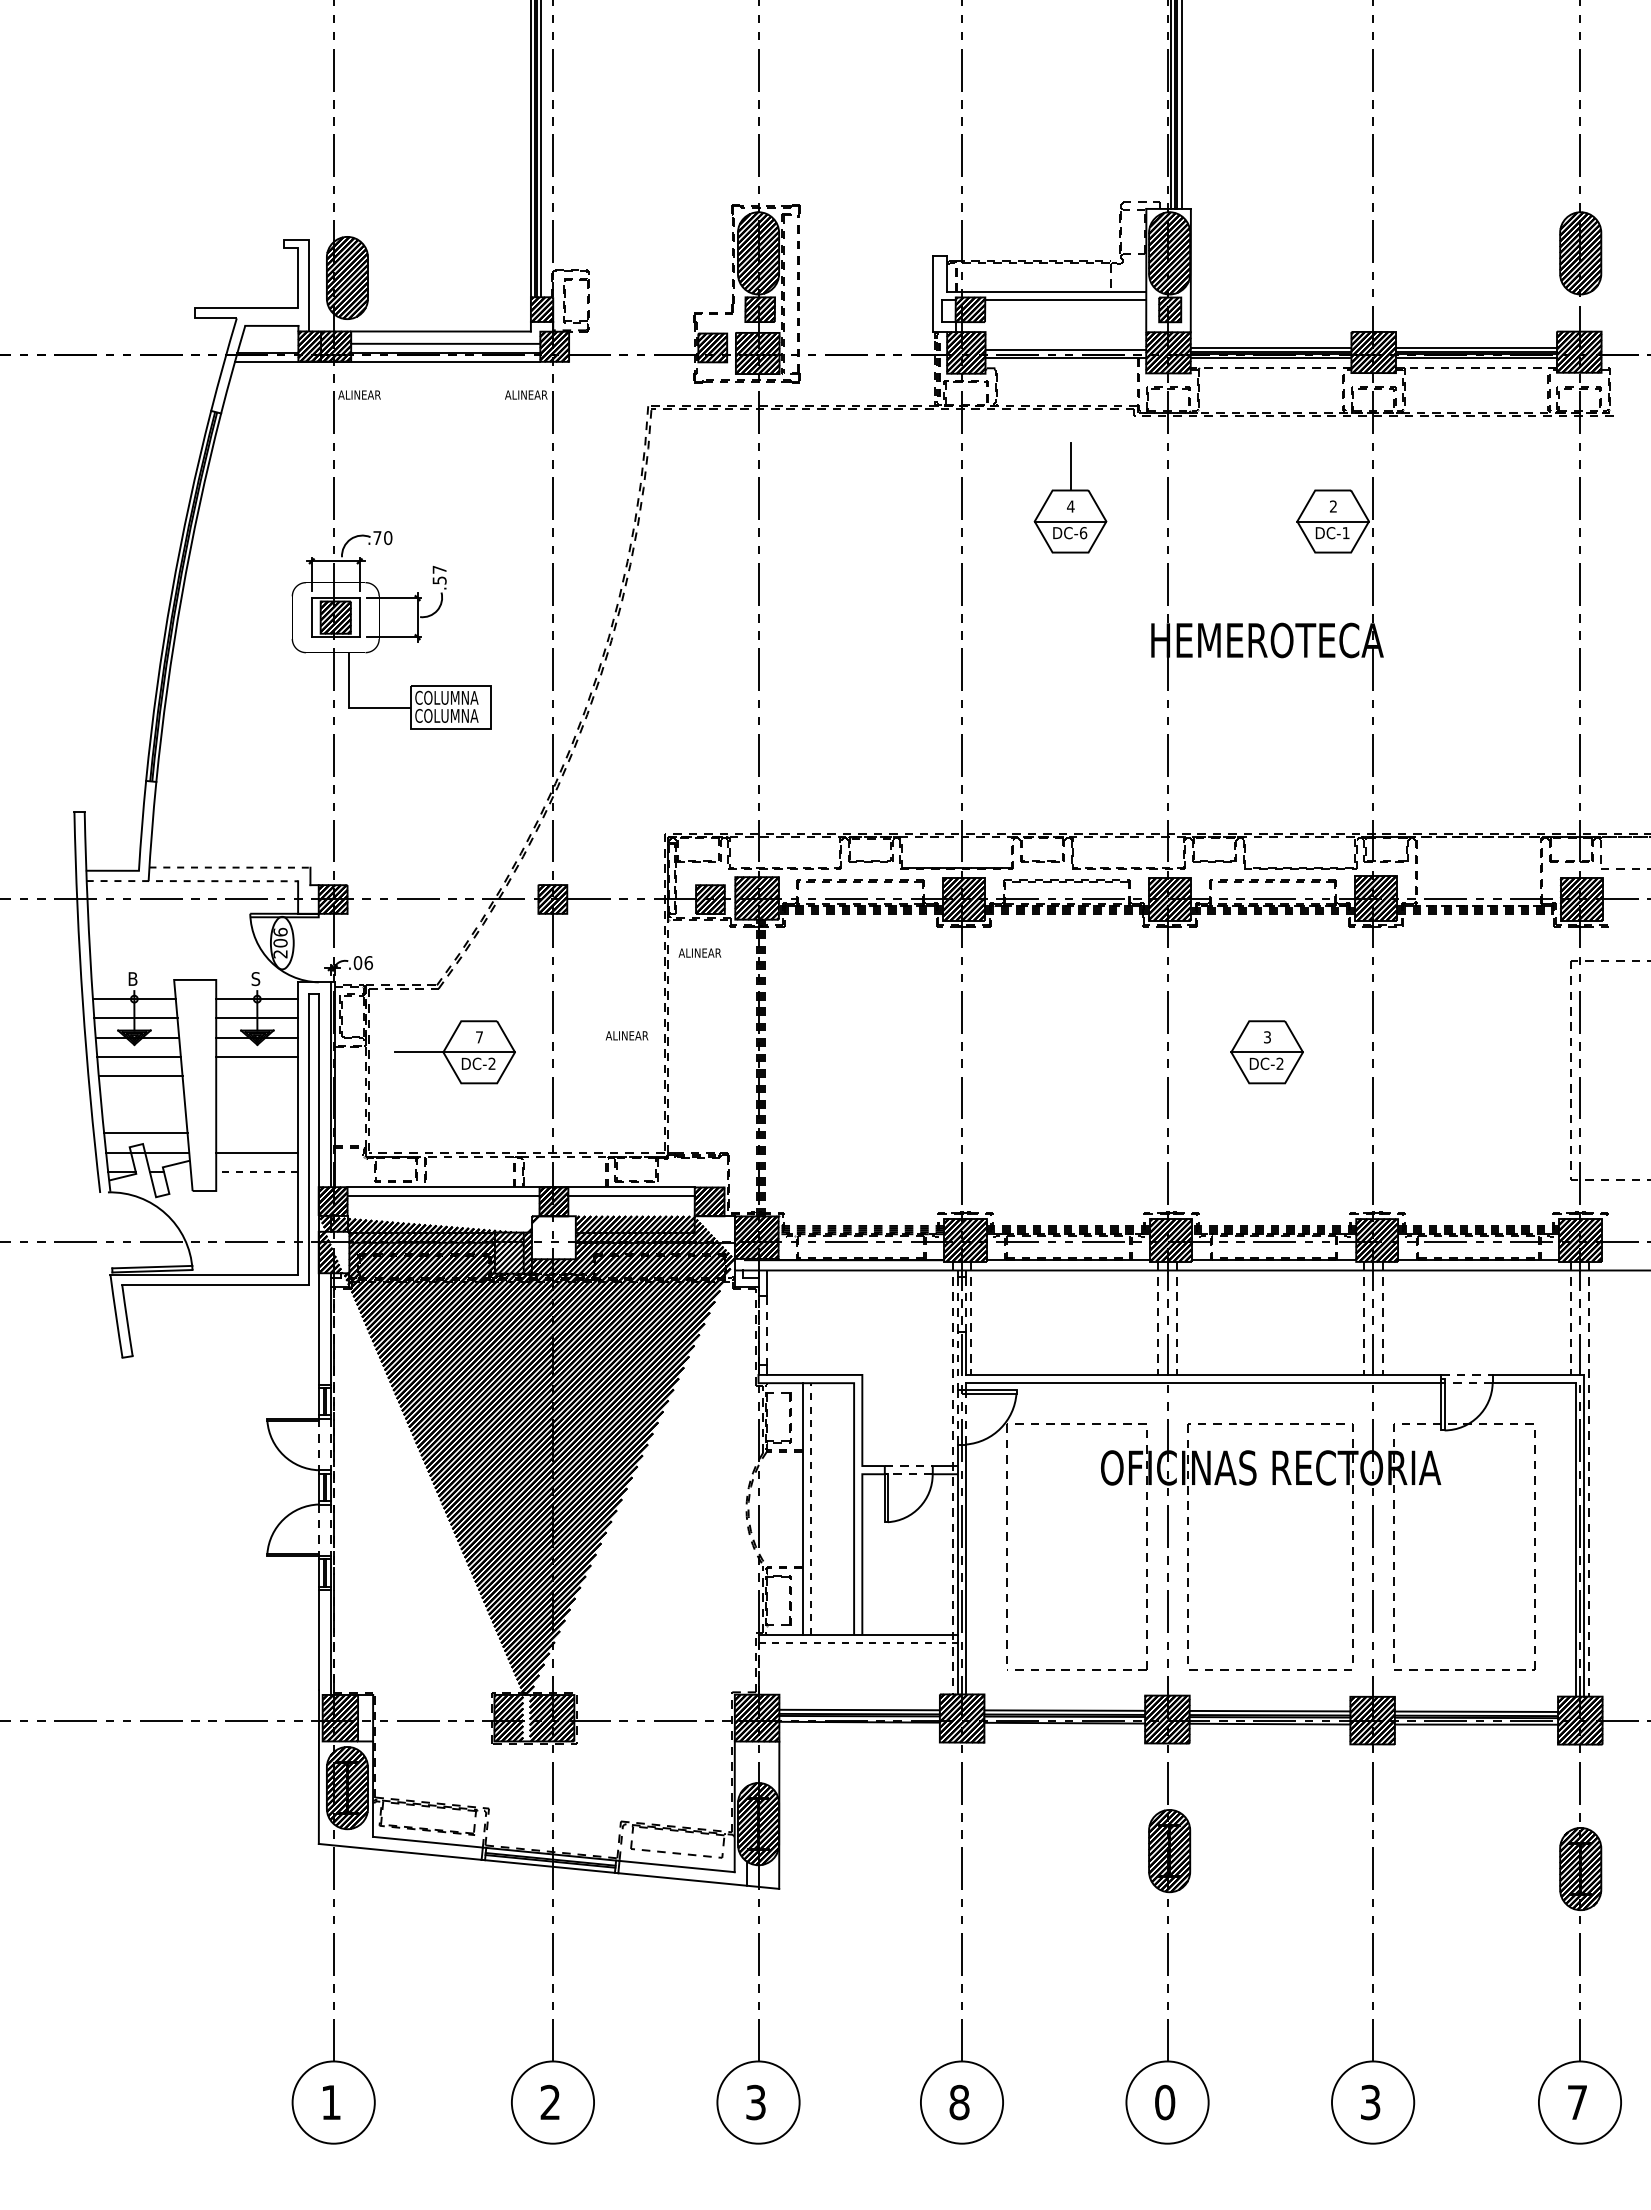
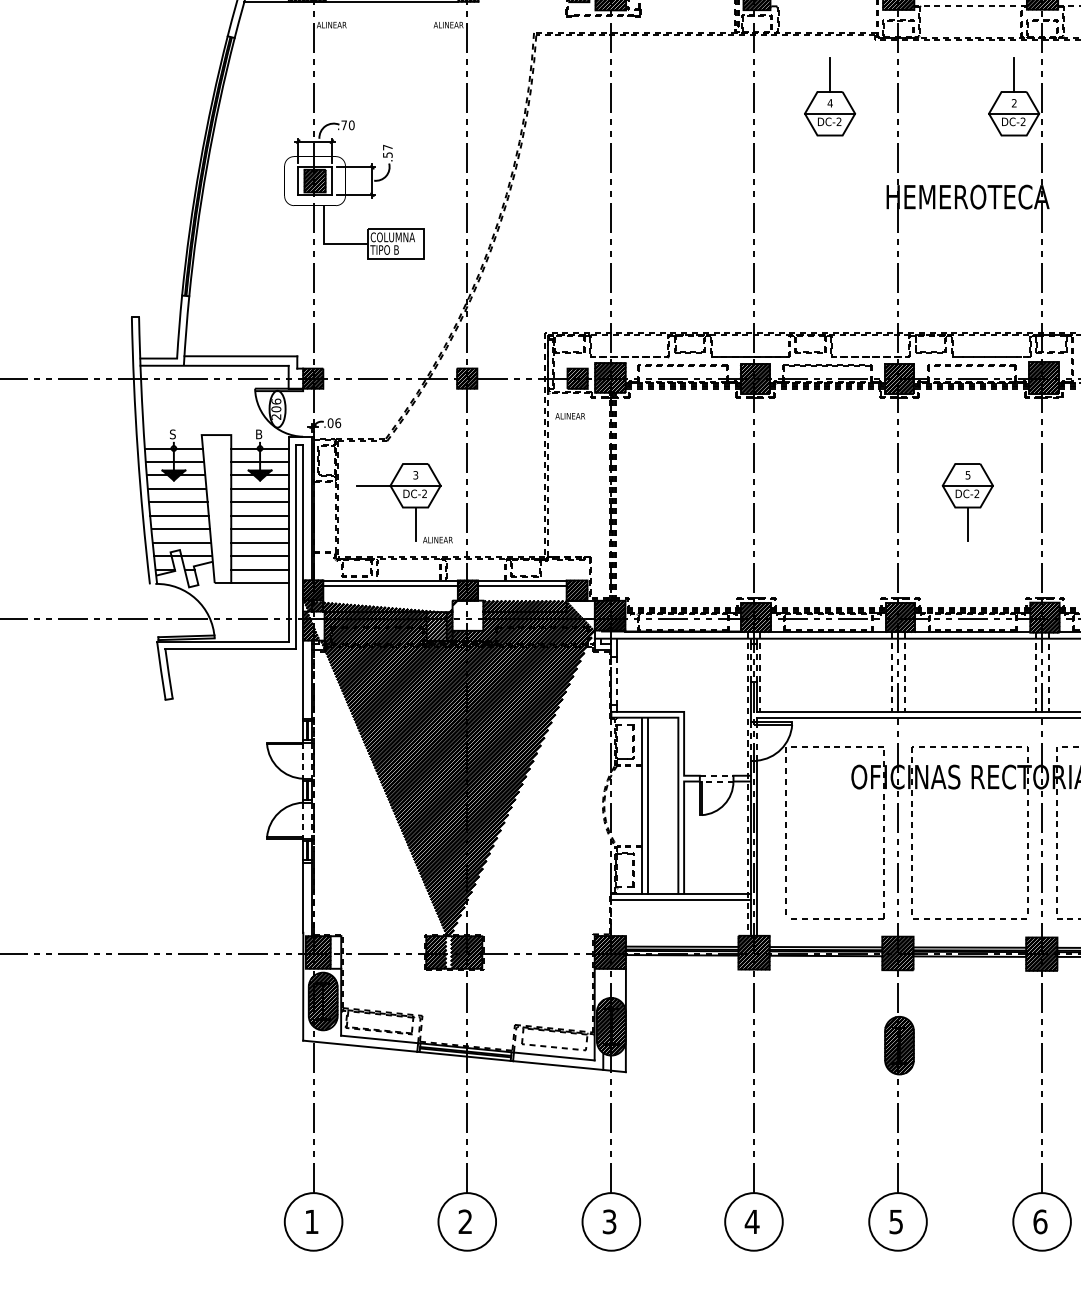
line: (1333, 466) -> (1014, 75), added
text: (1345, 532) -> (1022, 121), DC-1 -> DC-2
text: (1083, 533) -> (839, 122), DC-6 -> DC-2
text: (446, 715) -> (392, 249), COLUMNA -> TIPO B
line: (229, 867) -> (240, 356), dashed -> solid
line: (192, 881) -> (214, 366), dashed -> solid
text: (132, 979) -> (172, 434), B -> S
text: (255, 979) -> (258, 434), S -> B
text: (626, 1035) -> (437, 539), moved
text: (1267, 1036) -> (968, 474), 3 -> 5
text: (479, 1037) -> (415, 475), 7 -> 3
line: (257, 1075) -> (260, 502), added
line: (142, 1095) -> (179, 516), added
line: (257, 1095) -> (260, 516), added
line: (479, 1107) -> (415, 524), added
line: (1267, 1107) -> (968, 524), added
line: (143, 1114) -> (180, 529), added
line: (257, 1114) -> (260, 529), added
line: (257, 1133) -> (260, 542), added
line: (256, 1171) -> (259, 569), dashed -> solid
line: (257, 1191) -> (260, 583), added
line: (957, 1361) -> (750, 702), dashed -> solid
line: (810, 1508) -> (647, 805), dashed -> solid
line: (858, 1643) -> (681, 900), dashed -> solid
text: (959, 2102) -> (752, 1221), 8 -> 4
text: (1165, 2102) -> (896, 1221), 0 -> 5
text: (1370, 2102) -> (1040, 1221), 3 -> 6

